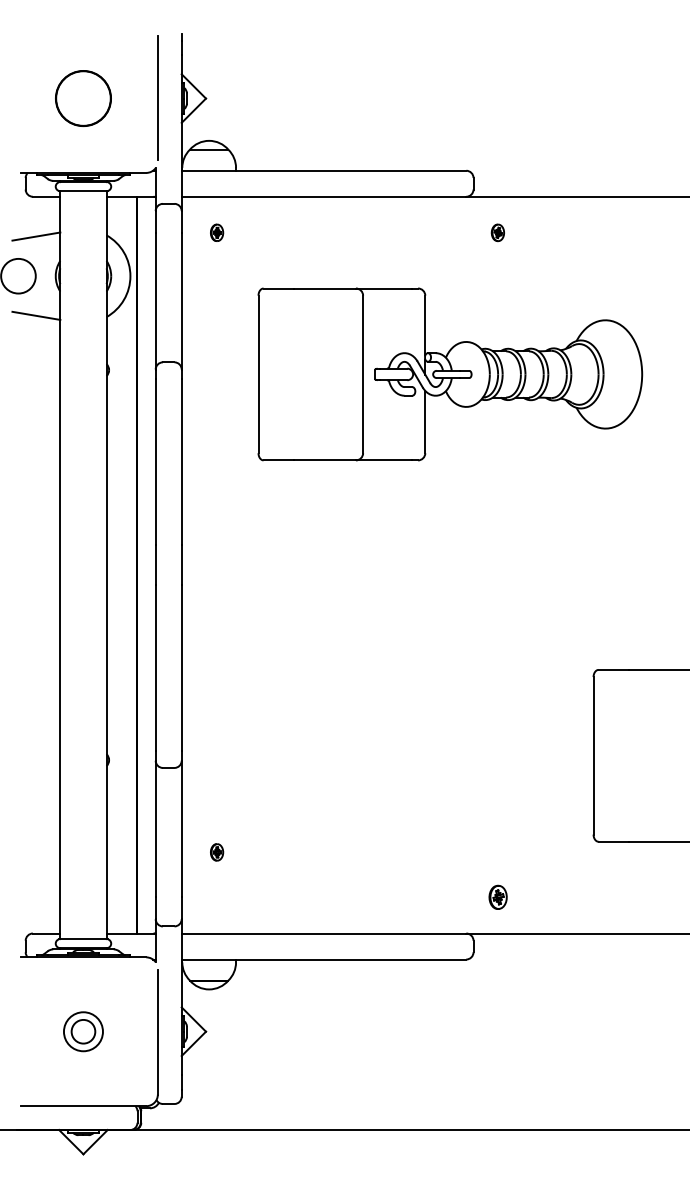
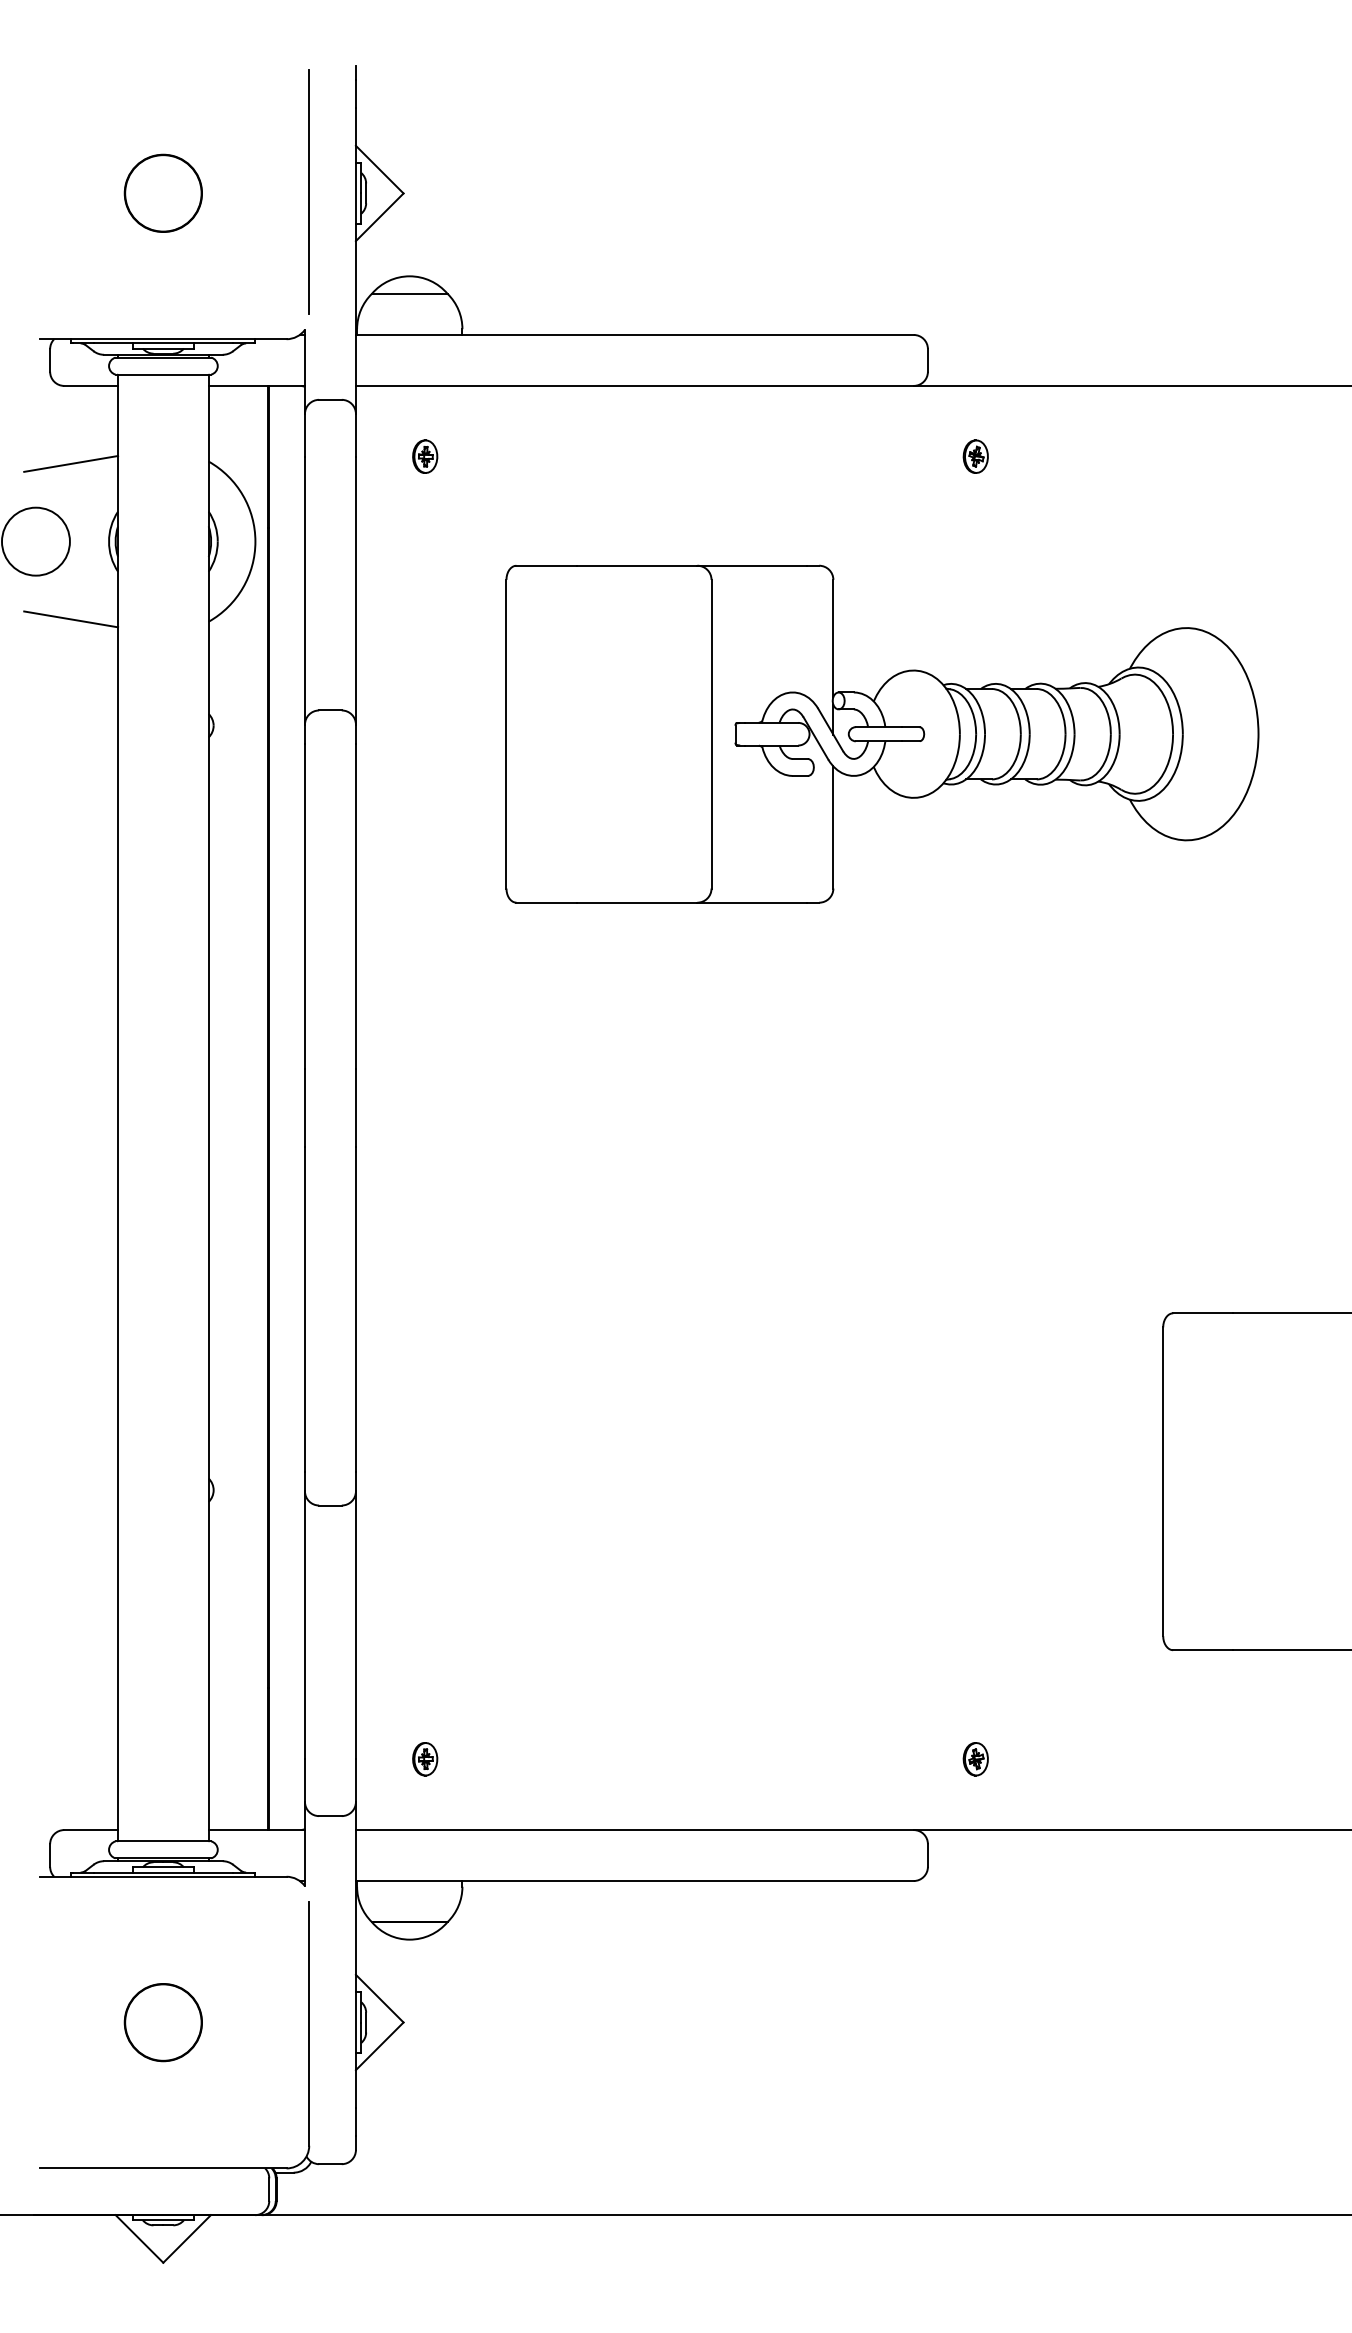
part: (83, 98) -> (163, 193), size x0.71
part: (217, 852) -> (426, 1759), moved
part: (497, 897) -> (974, 1759), size x0.71
circle: (83, 1031) -> (163, 2022), size x1.67

